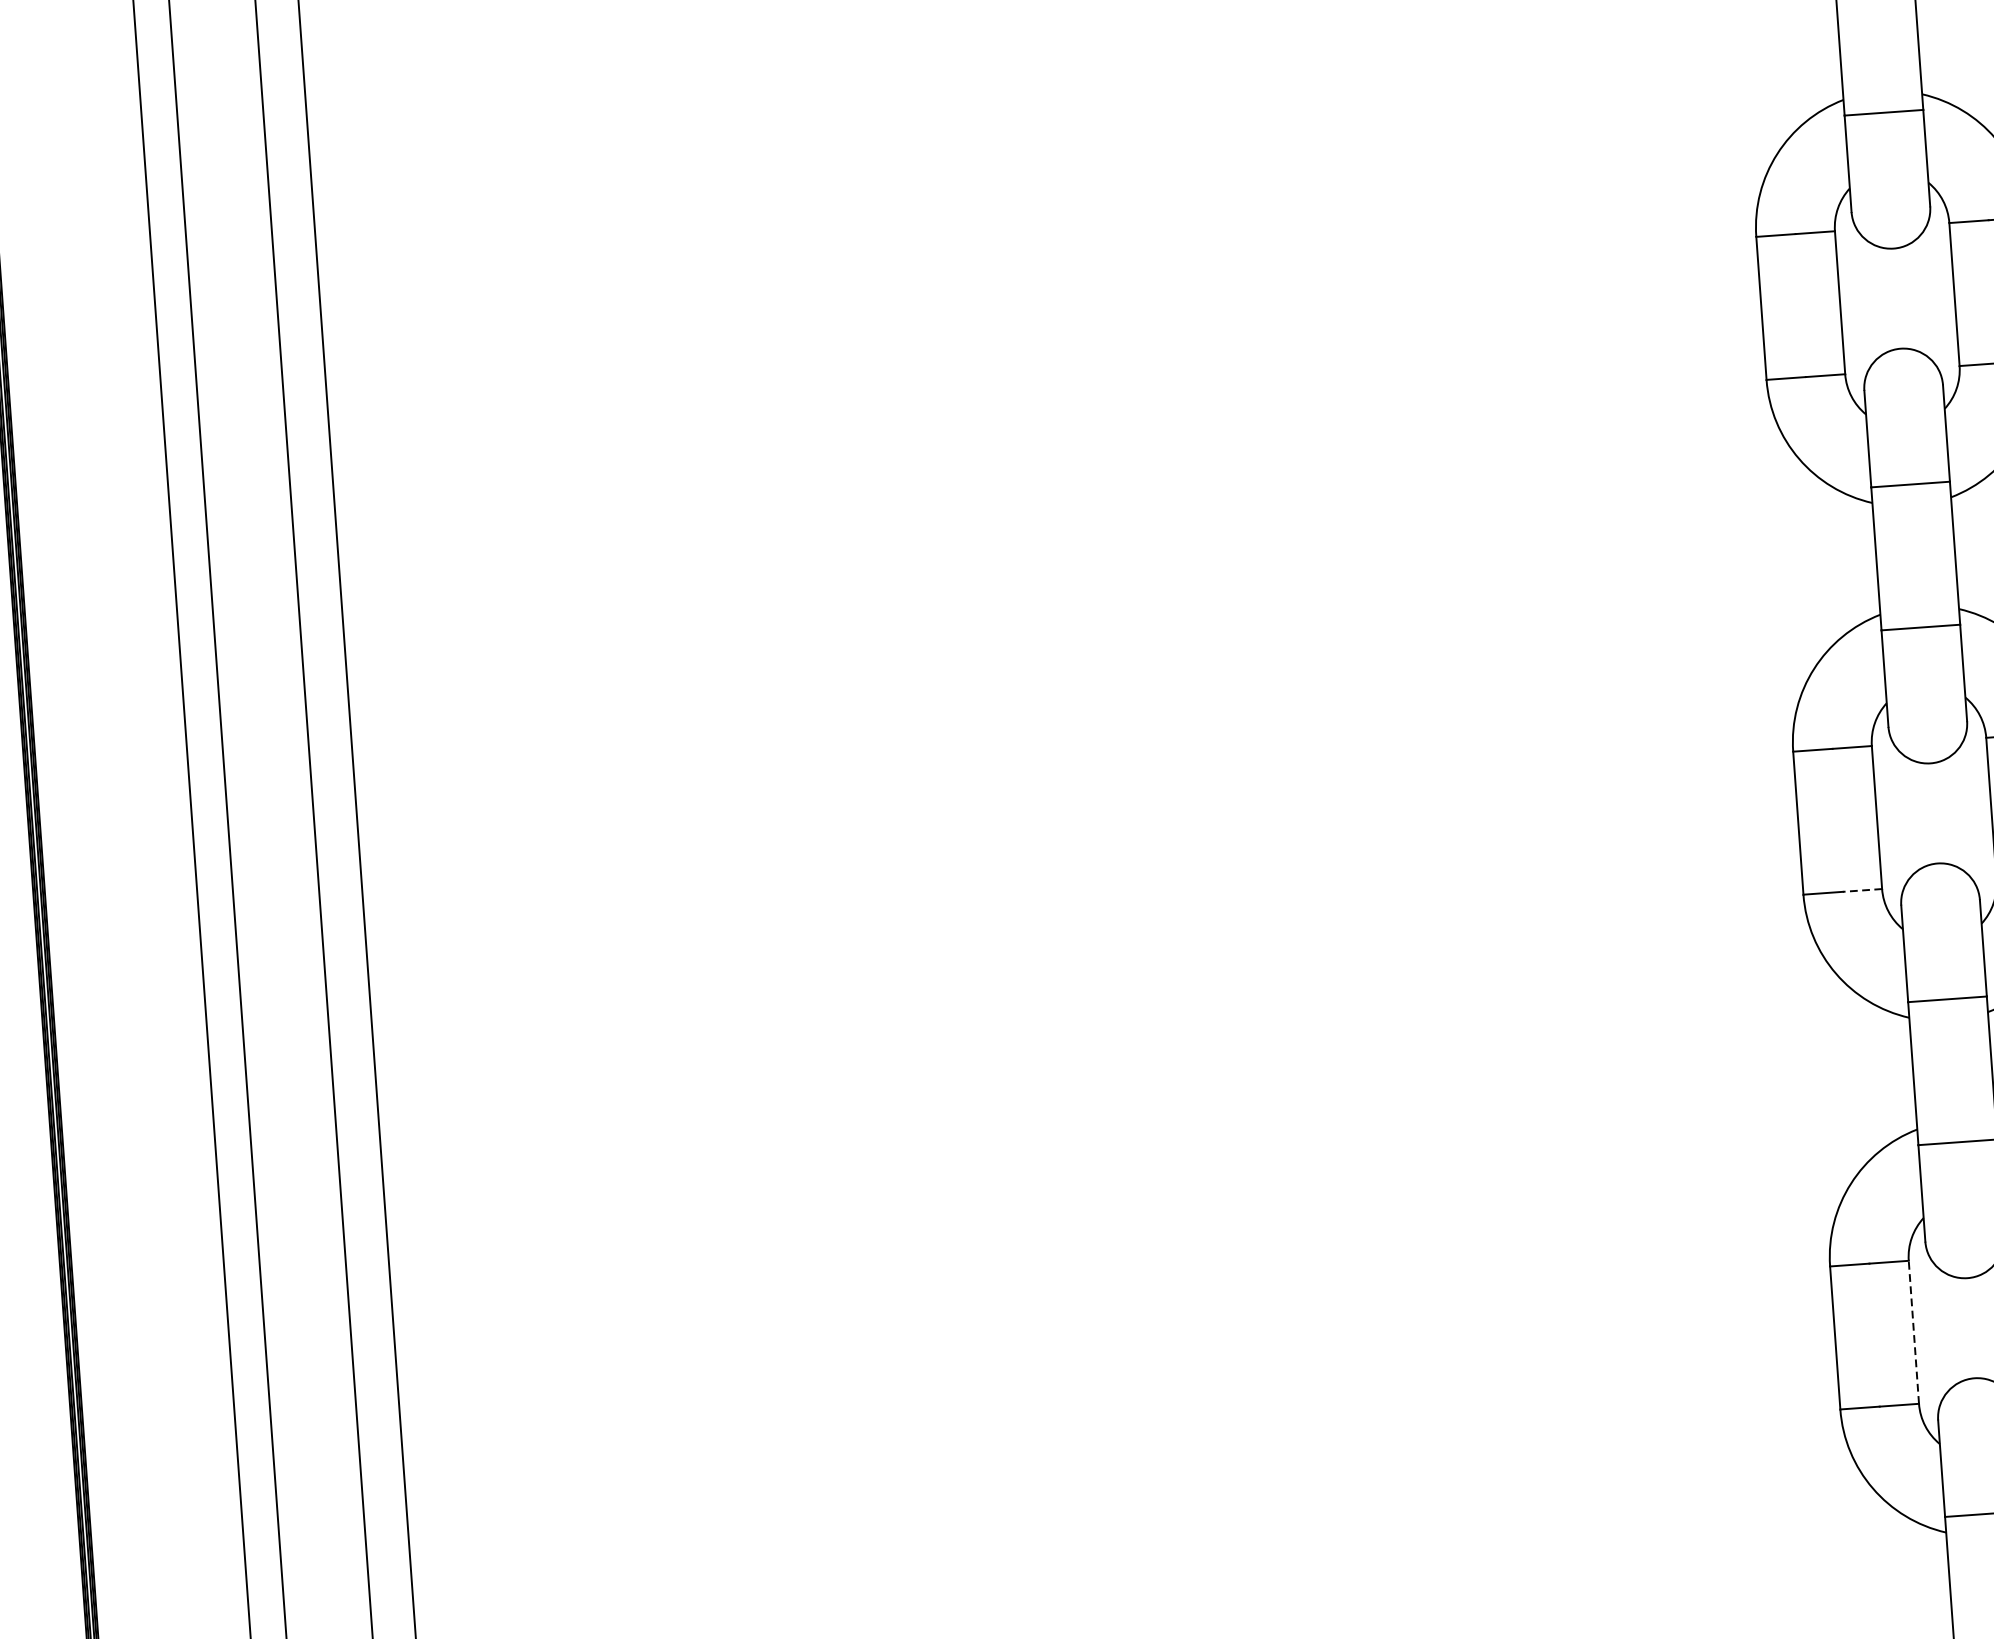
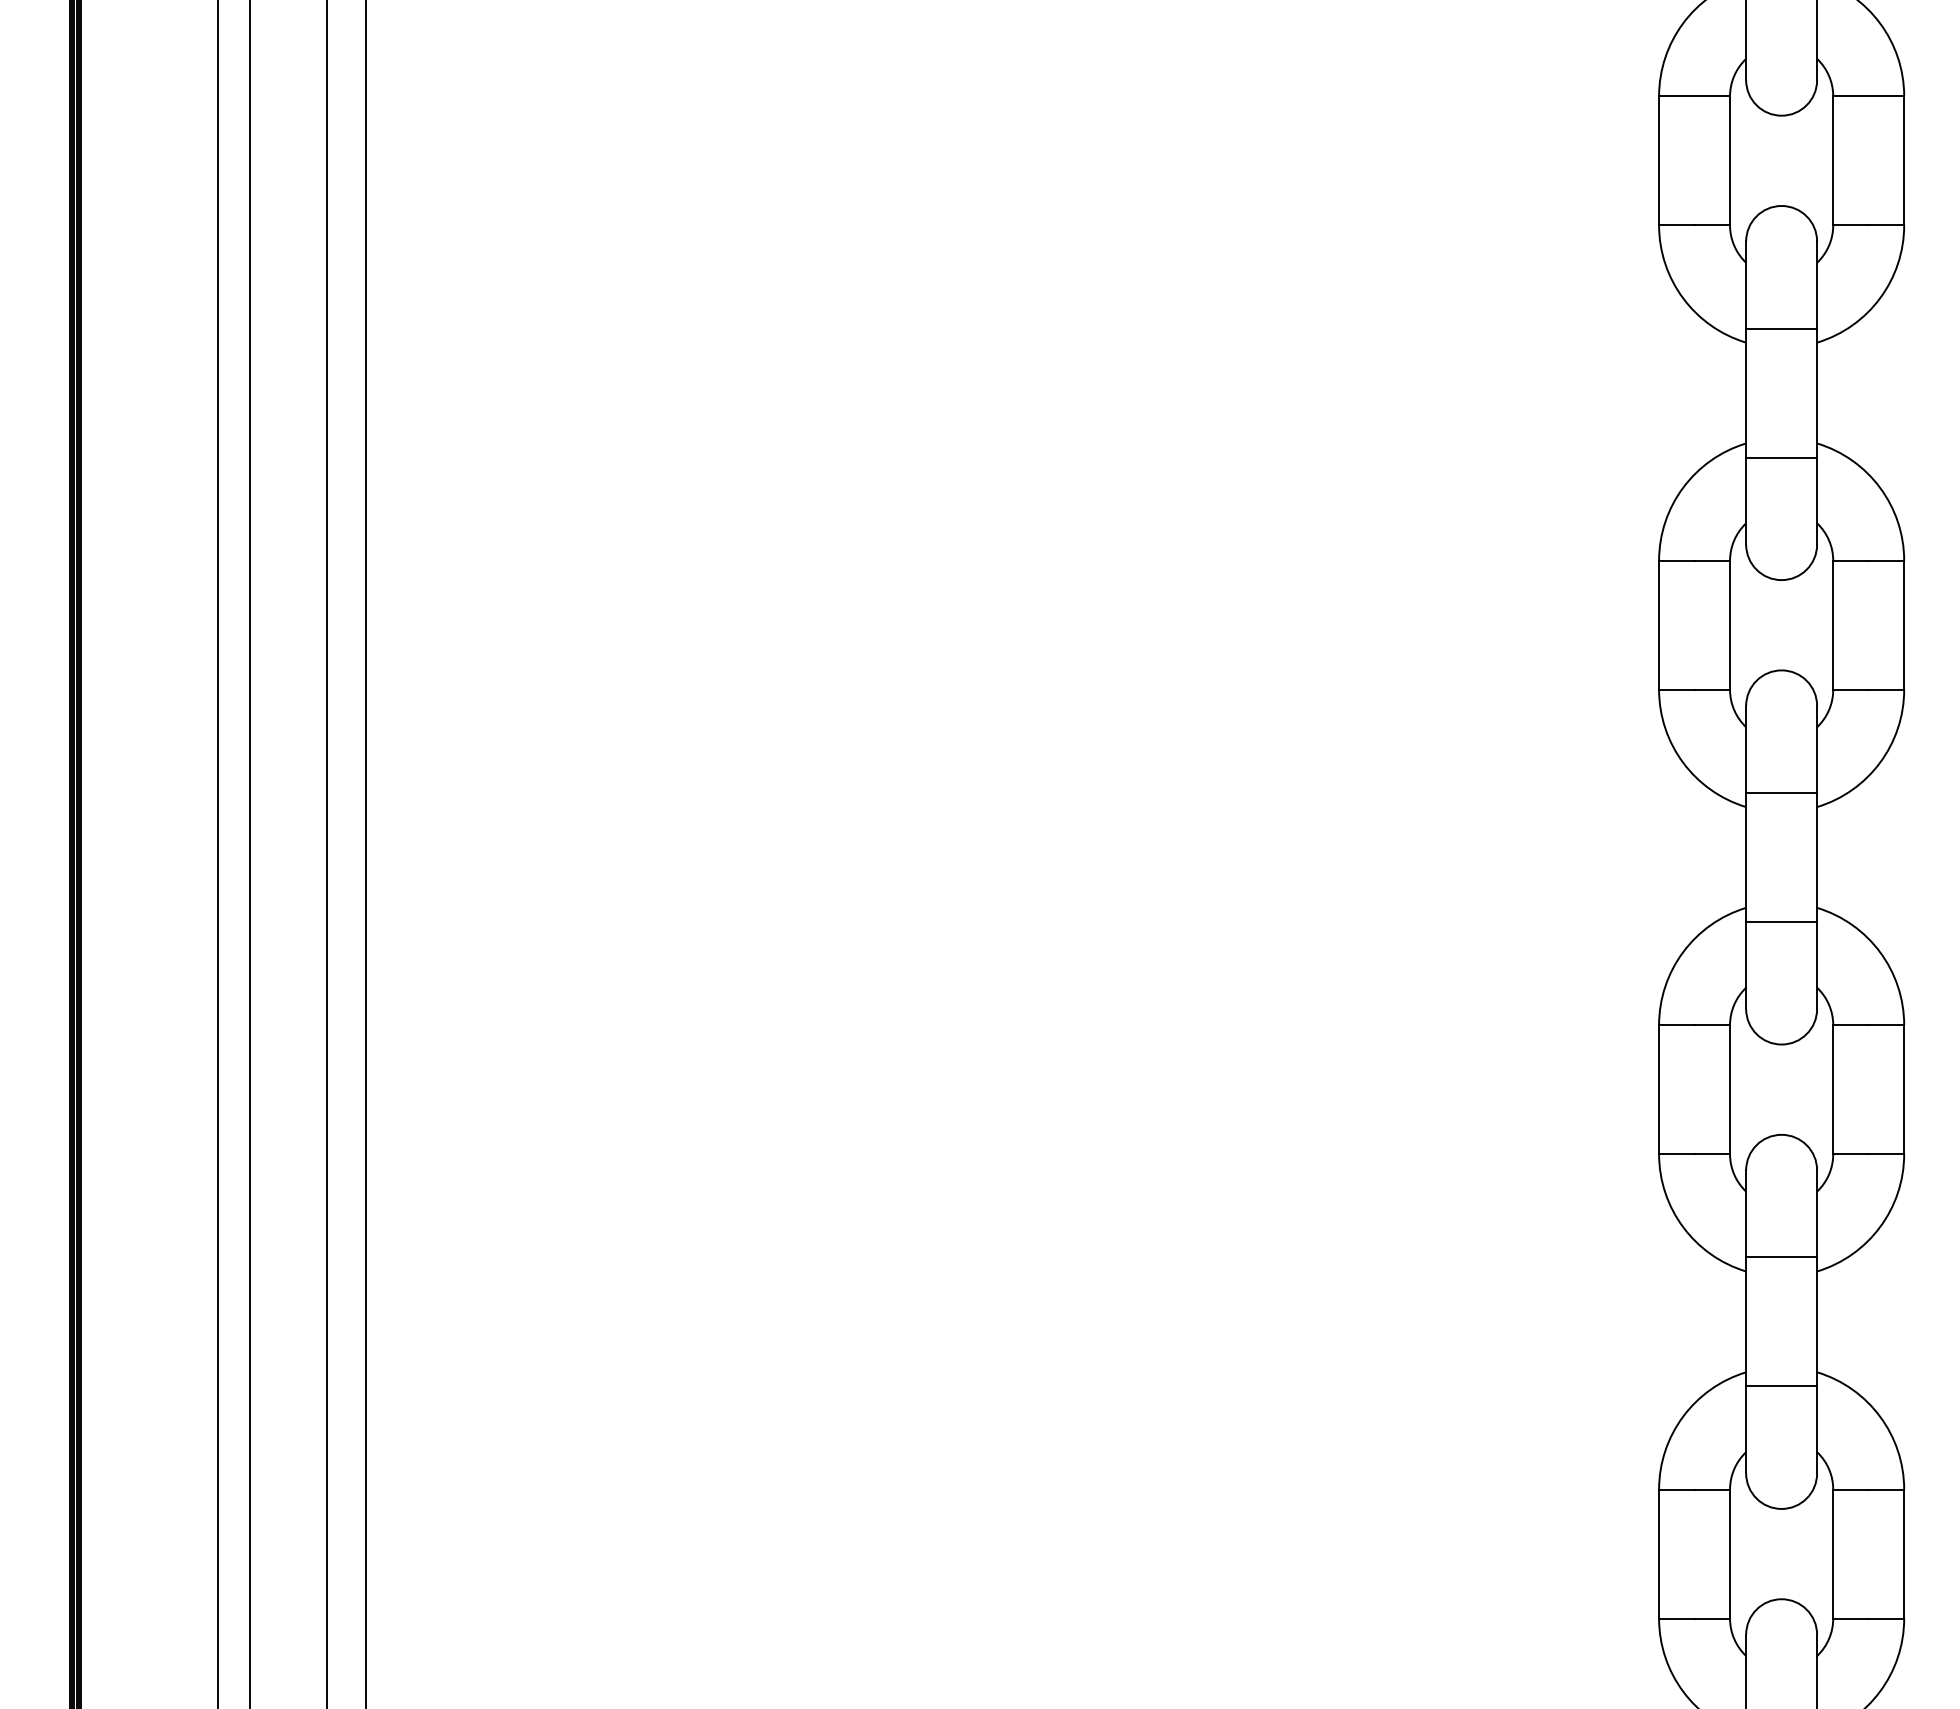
line: (1862, 890) -> (1712, 1154), dashed -> solid
line: (1914, 1332) -> (1730, 1554), dashed -> solid

